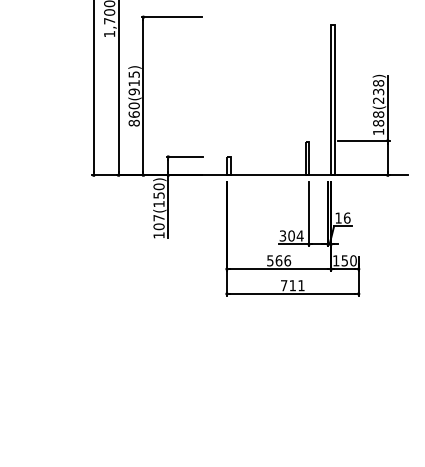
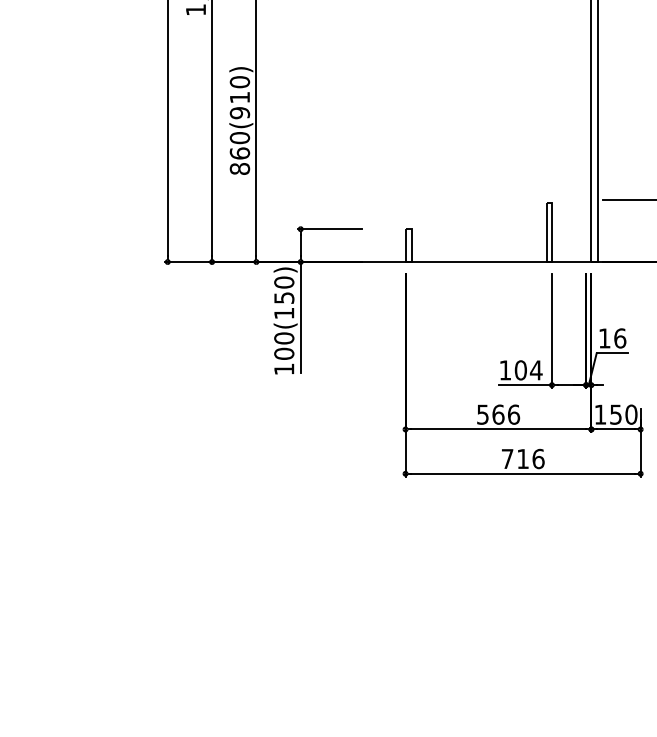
text: (133, 74) -> (238, 82), 860(915) -> 860(910)
text: (158, 217) -> (283, 337), 107(150) -> 100(150)
text: (282, 235) -> (504, 369), 304 -> 104
text: (301, 285) -> (538, 458), 711 -> 716

